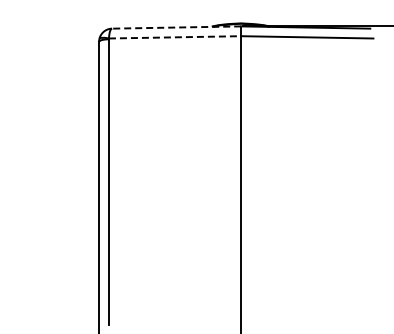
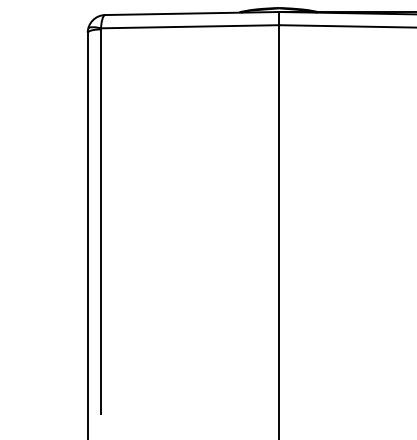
line: (176, 27) -> (192, 13), dashed -> solid
line: (175, 37) -> (190, 26), dashed -> solid

